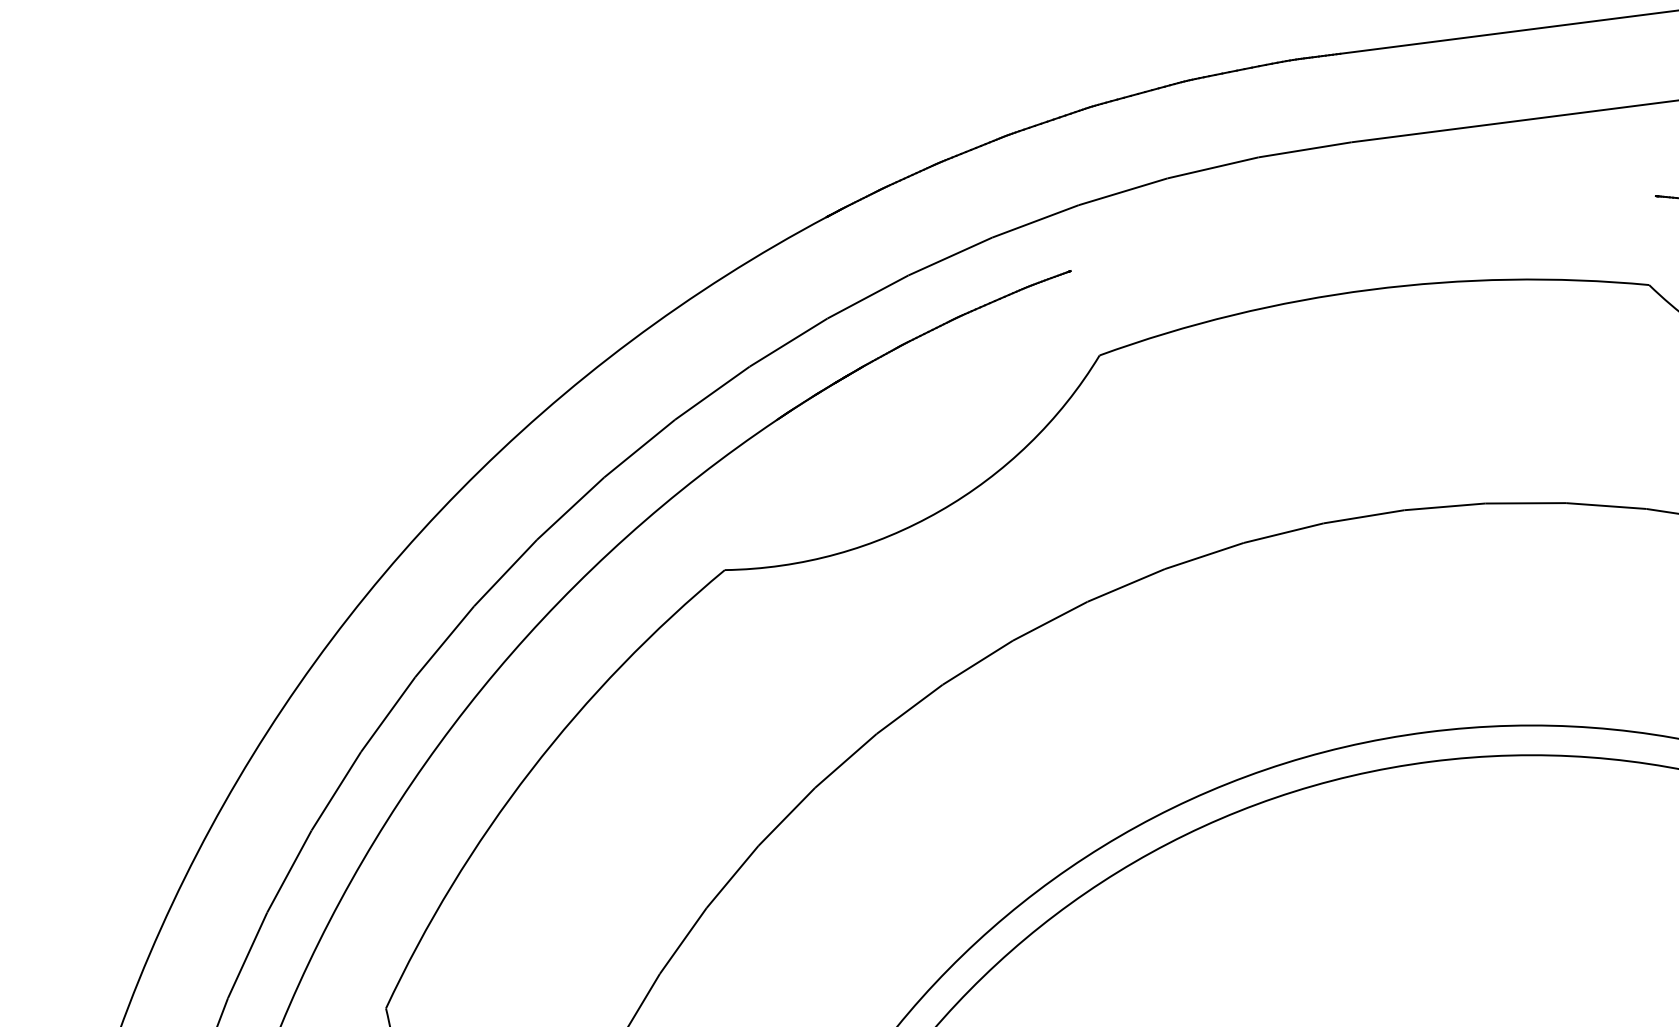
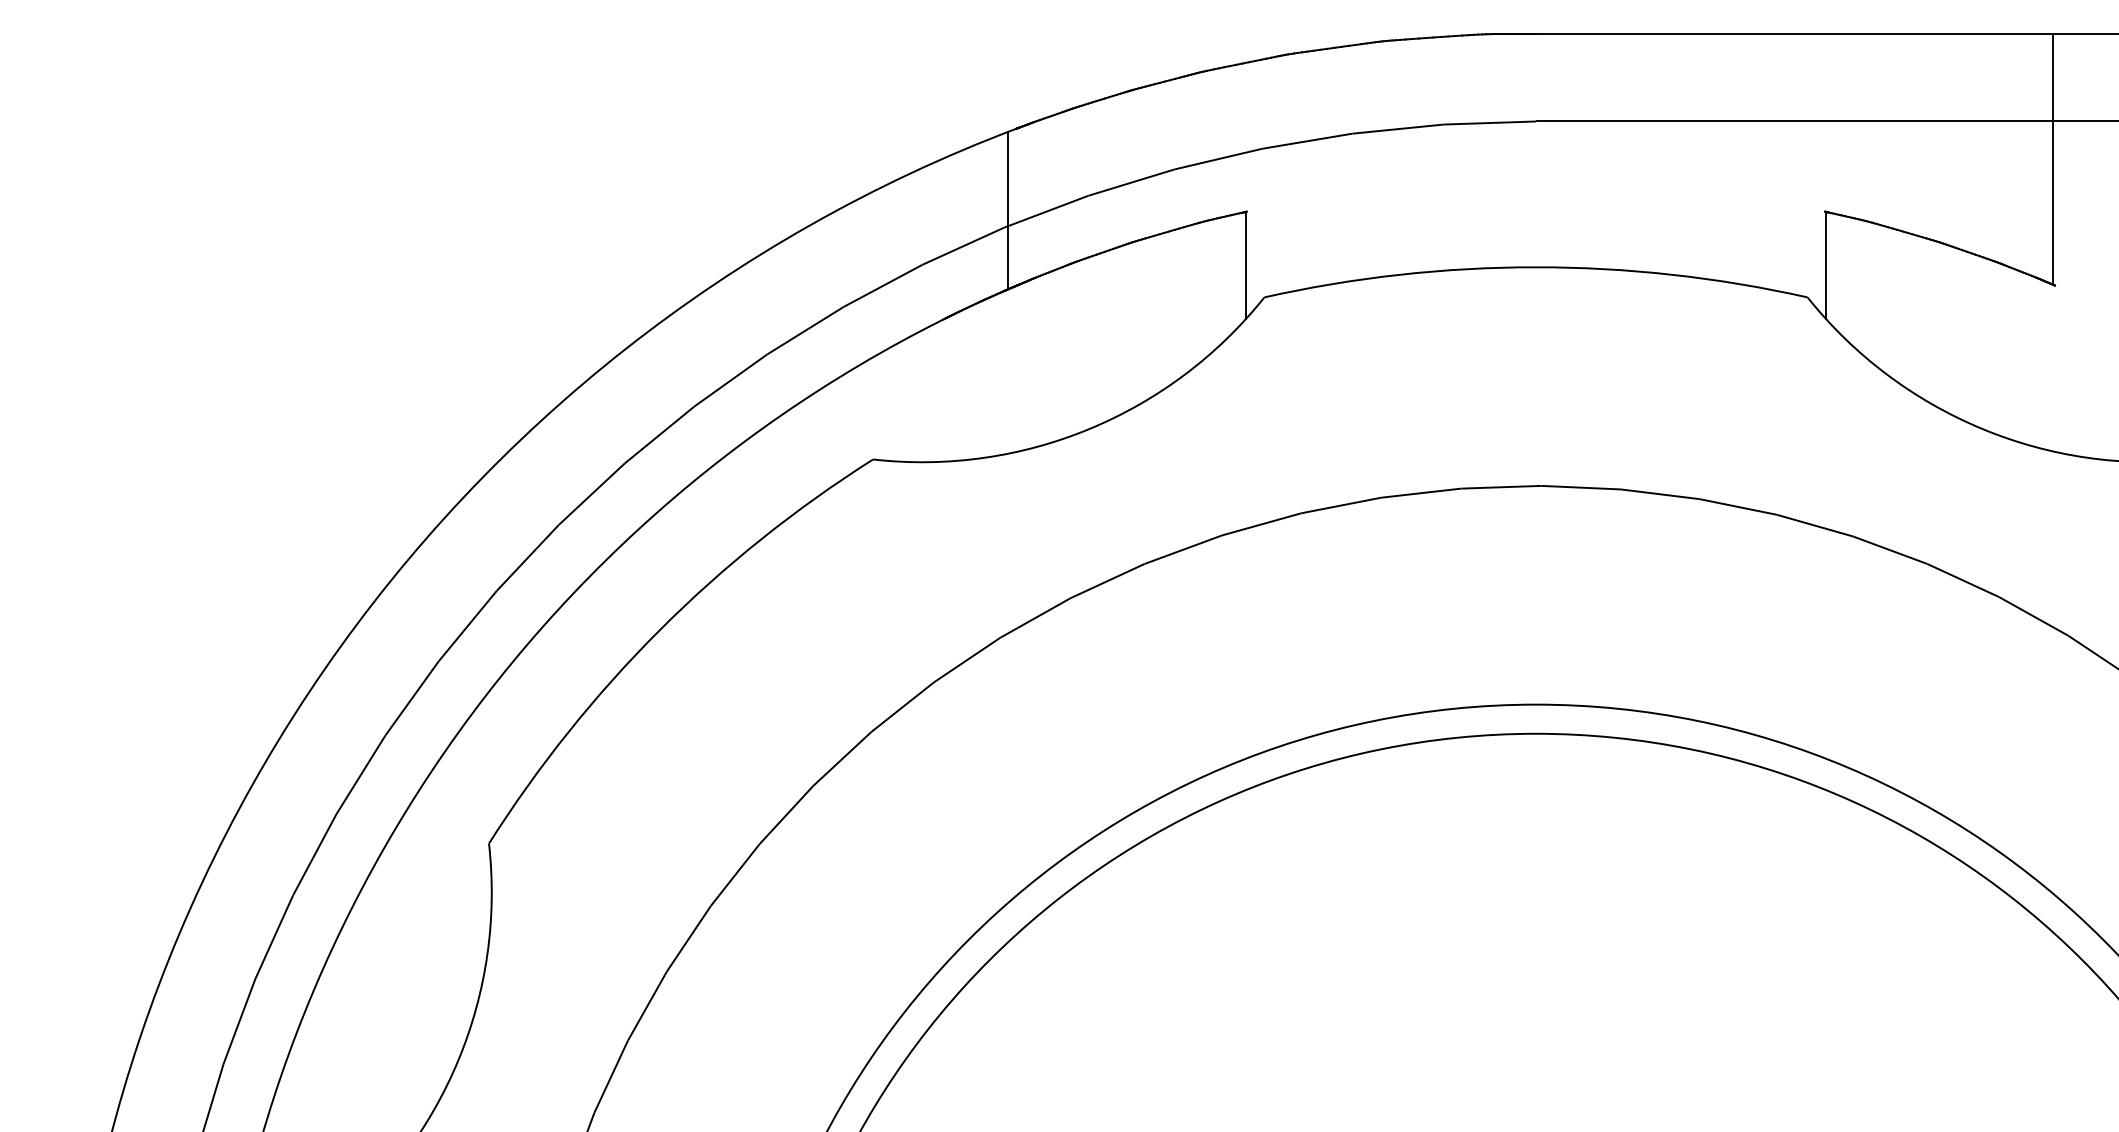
line: (1664, 250) -> (1826, 265), added
line: (829, 300) -> (1008, 210), added
line: (1076, 325) -> (1245, 265), added

